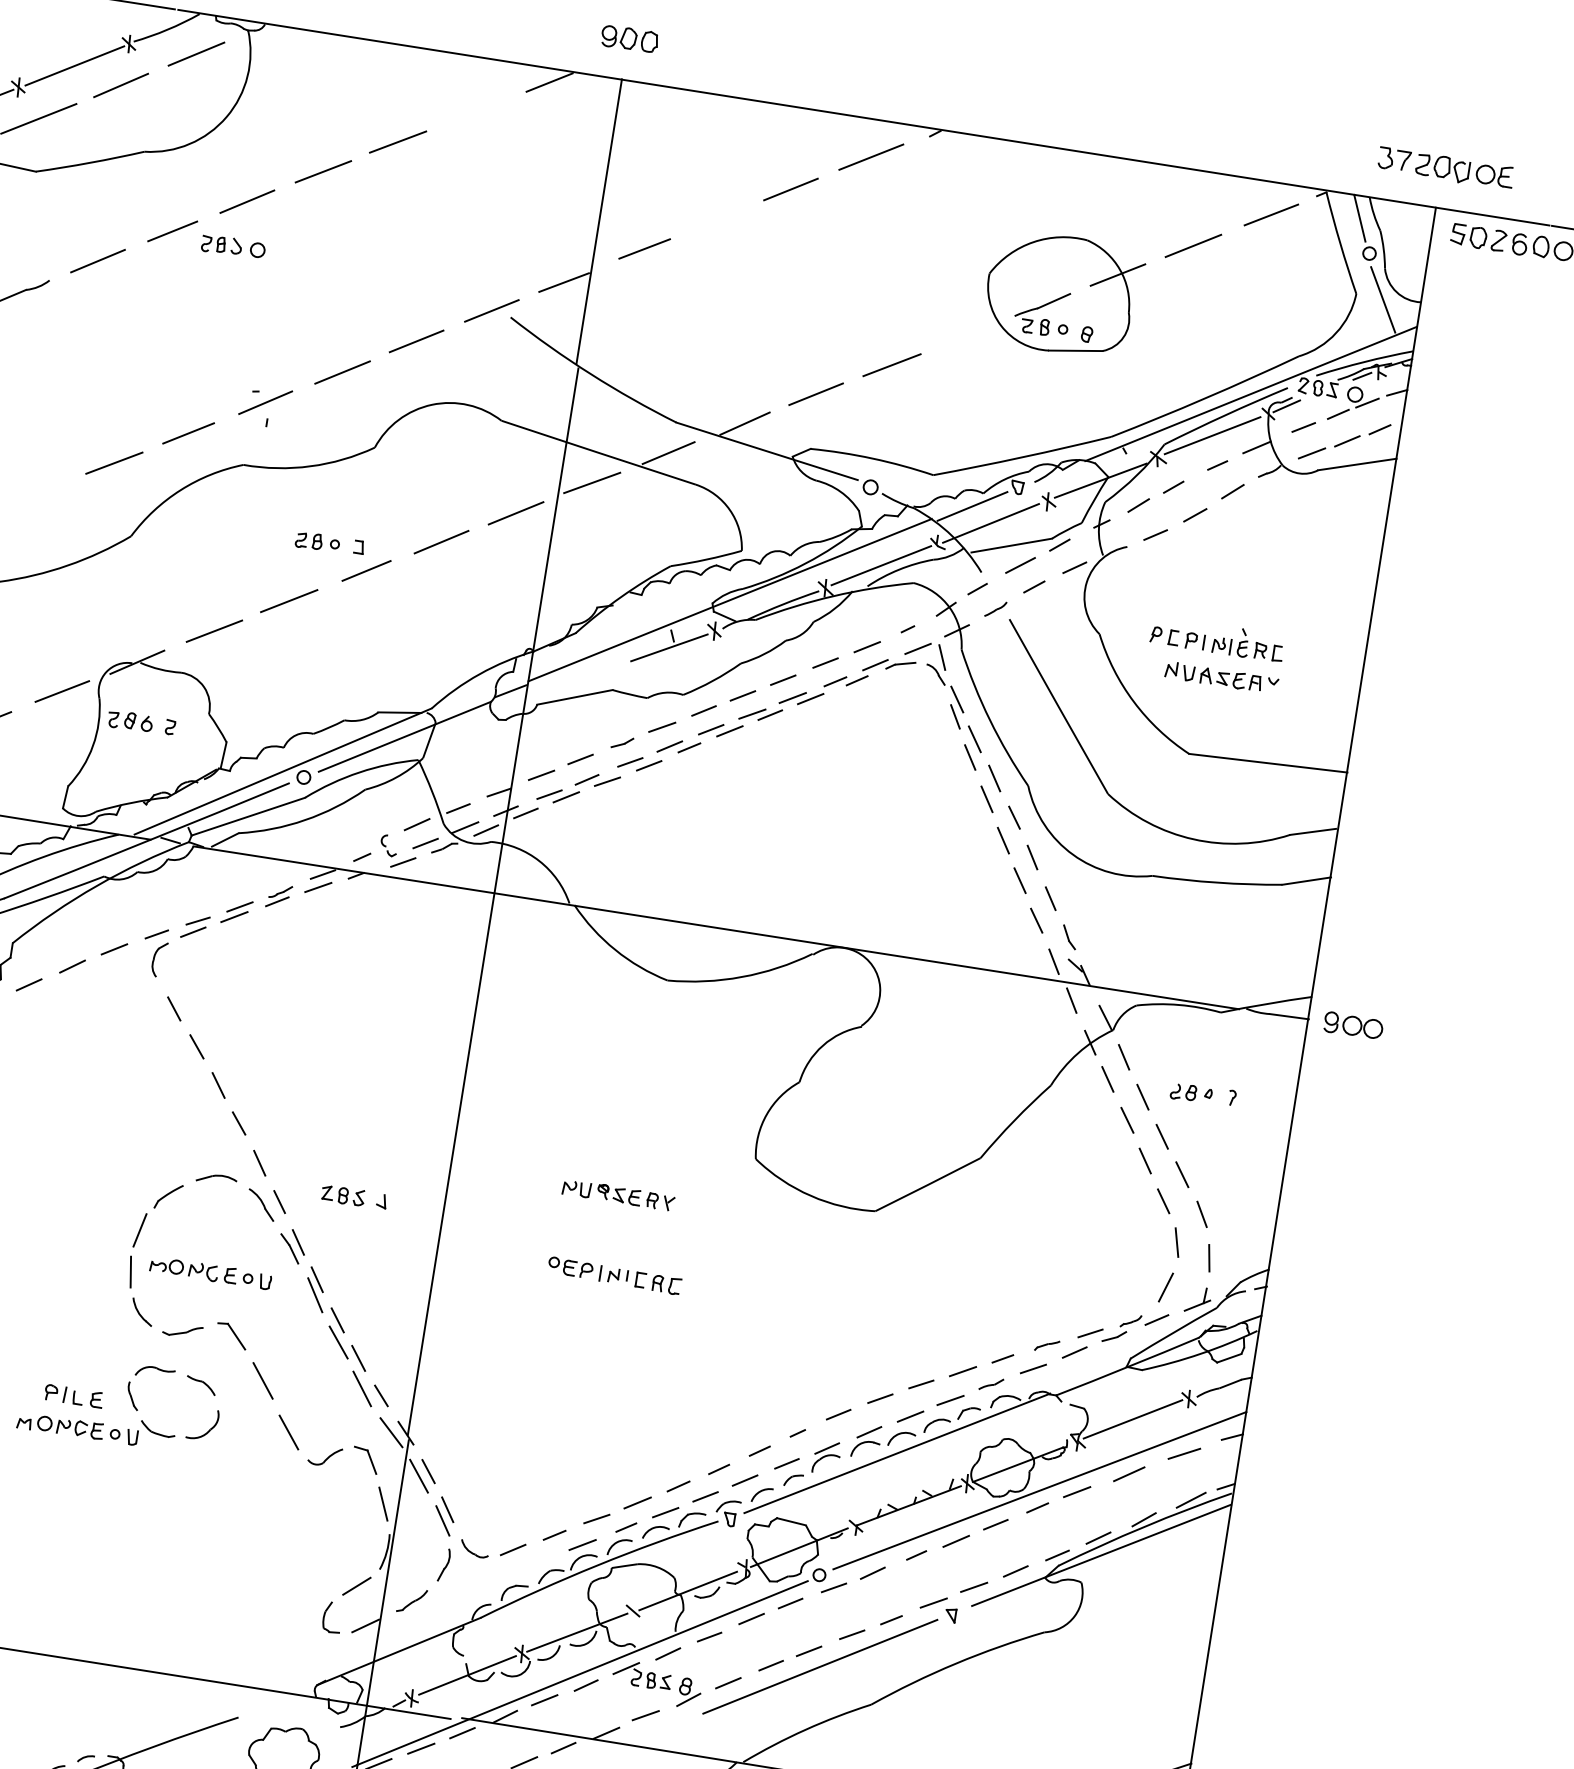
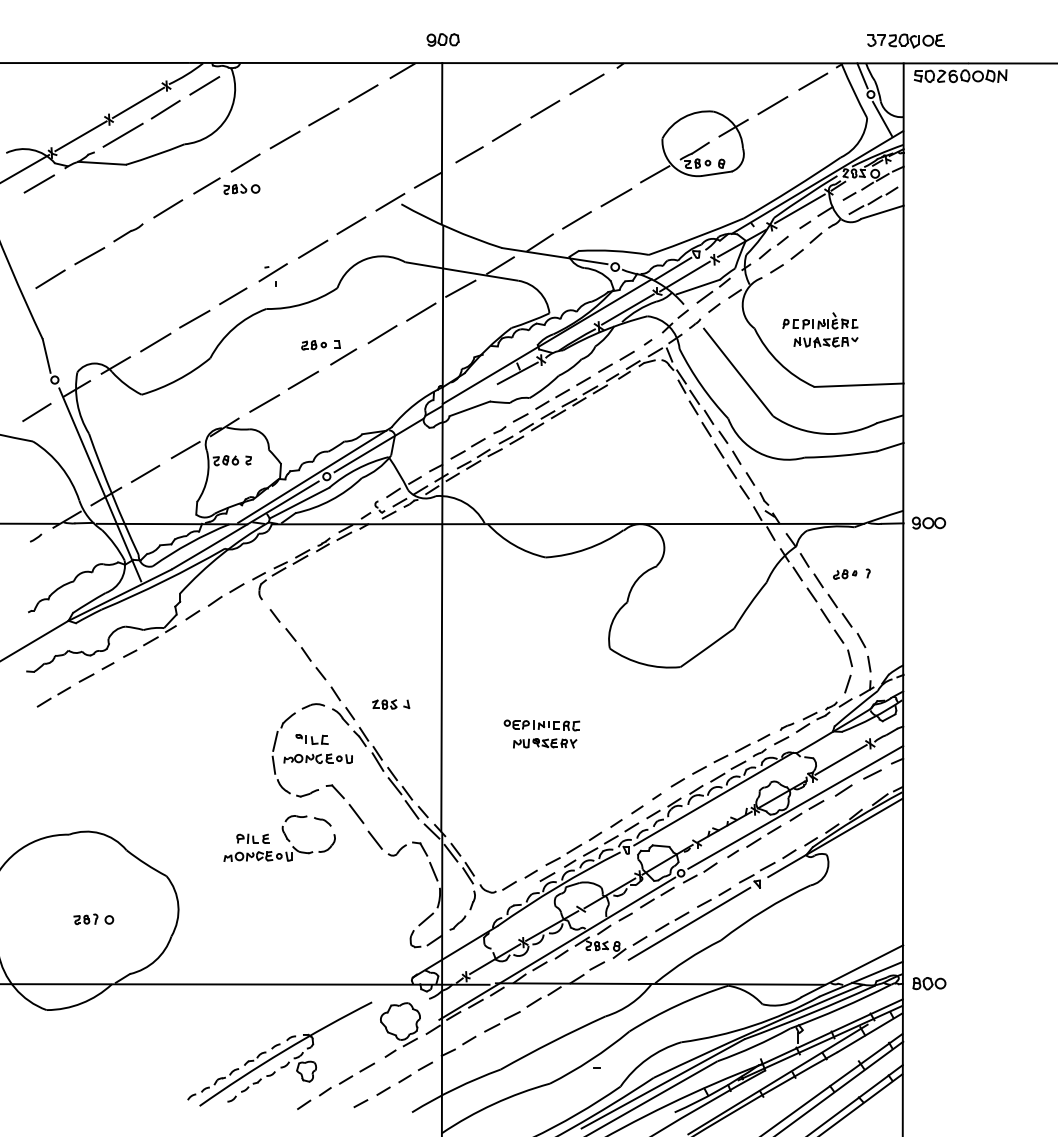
line: (474, 111) -> (363, 93), added
line: (716, 219) -> (506, 132), added
line: (967, 335) -> (655, 174), added
line: (38, 493) -> (155, 342), added
part: (619, 1195) -> (545, 743), moved
part: (204, 1237) -> (311, 739), added

